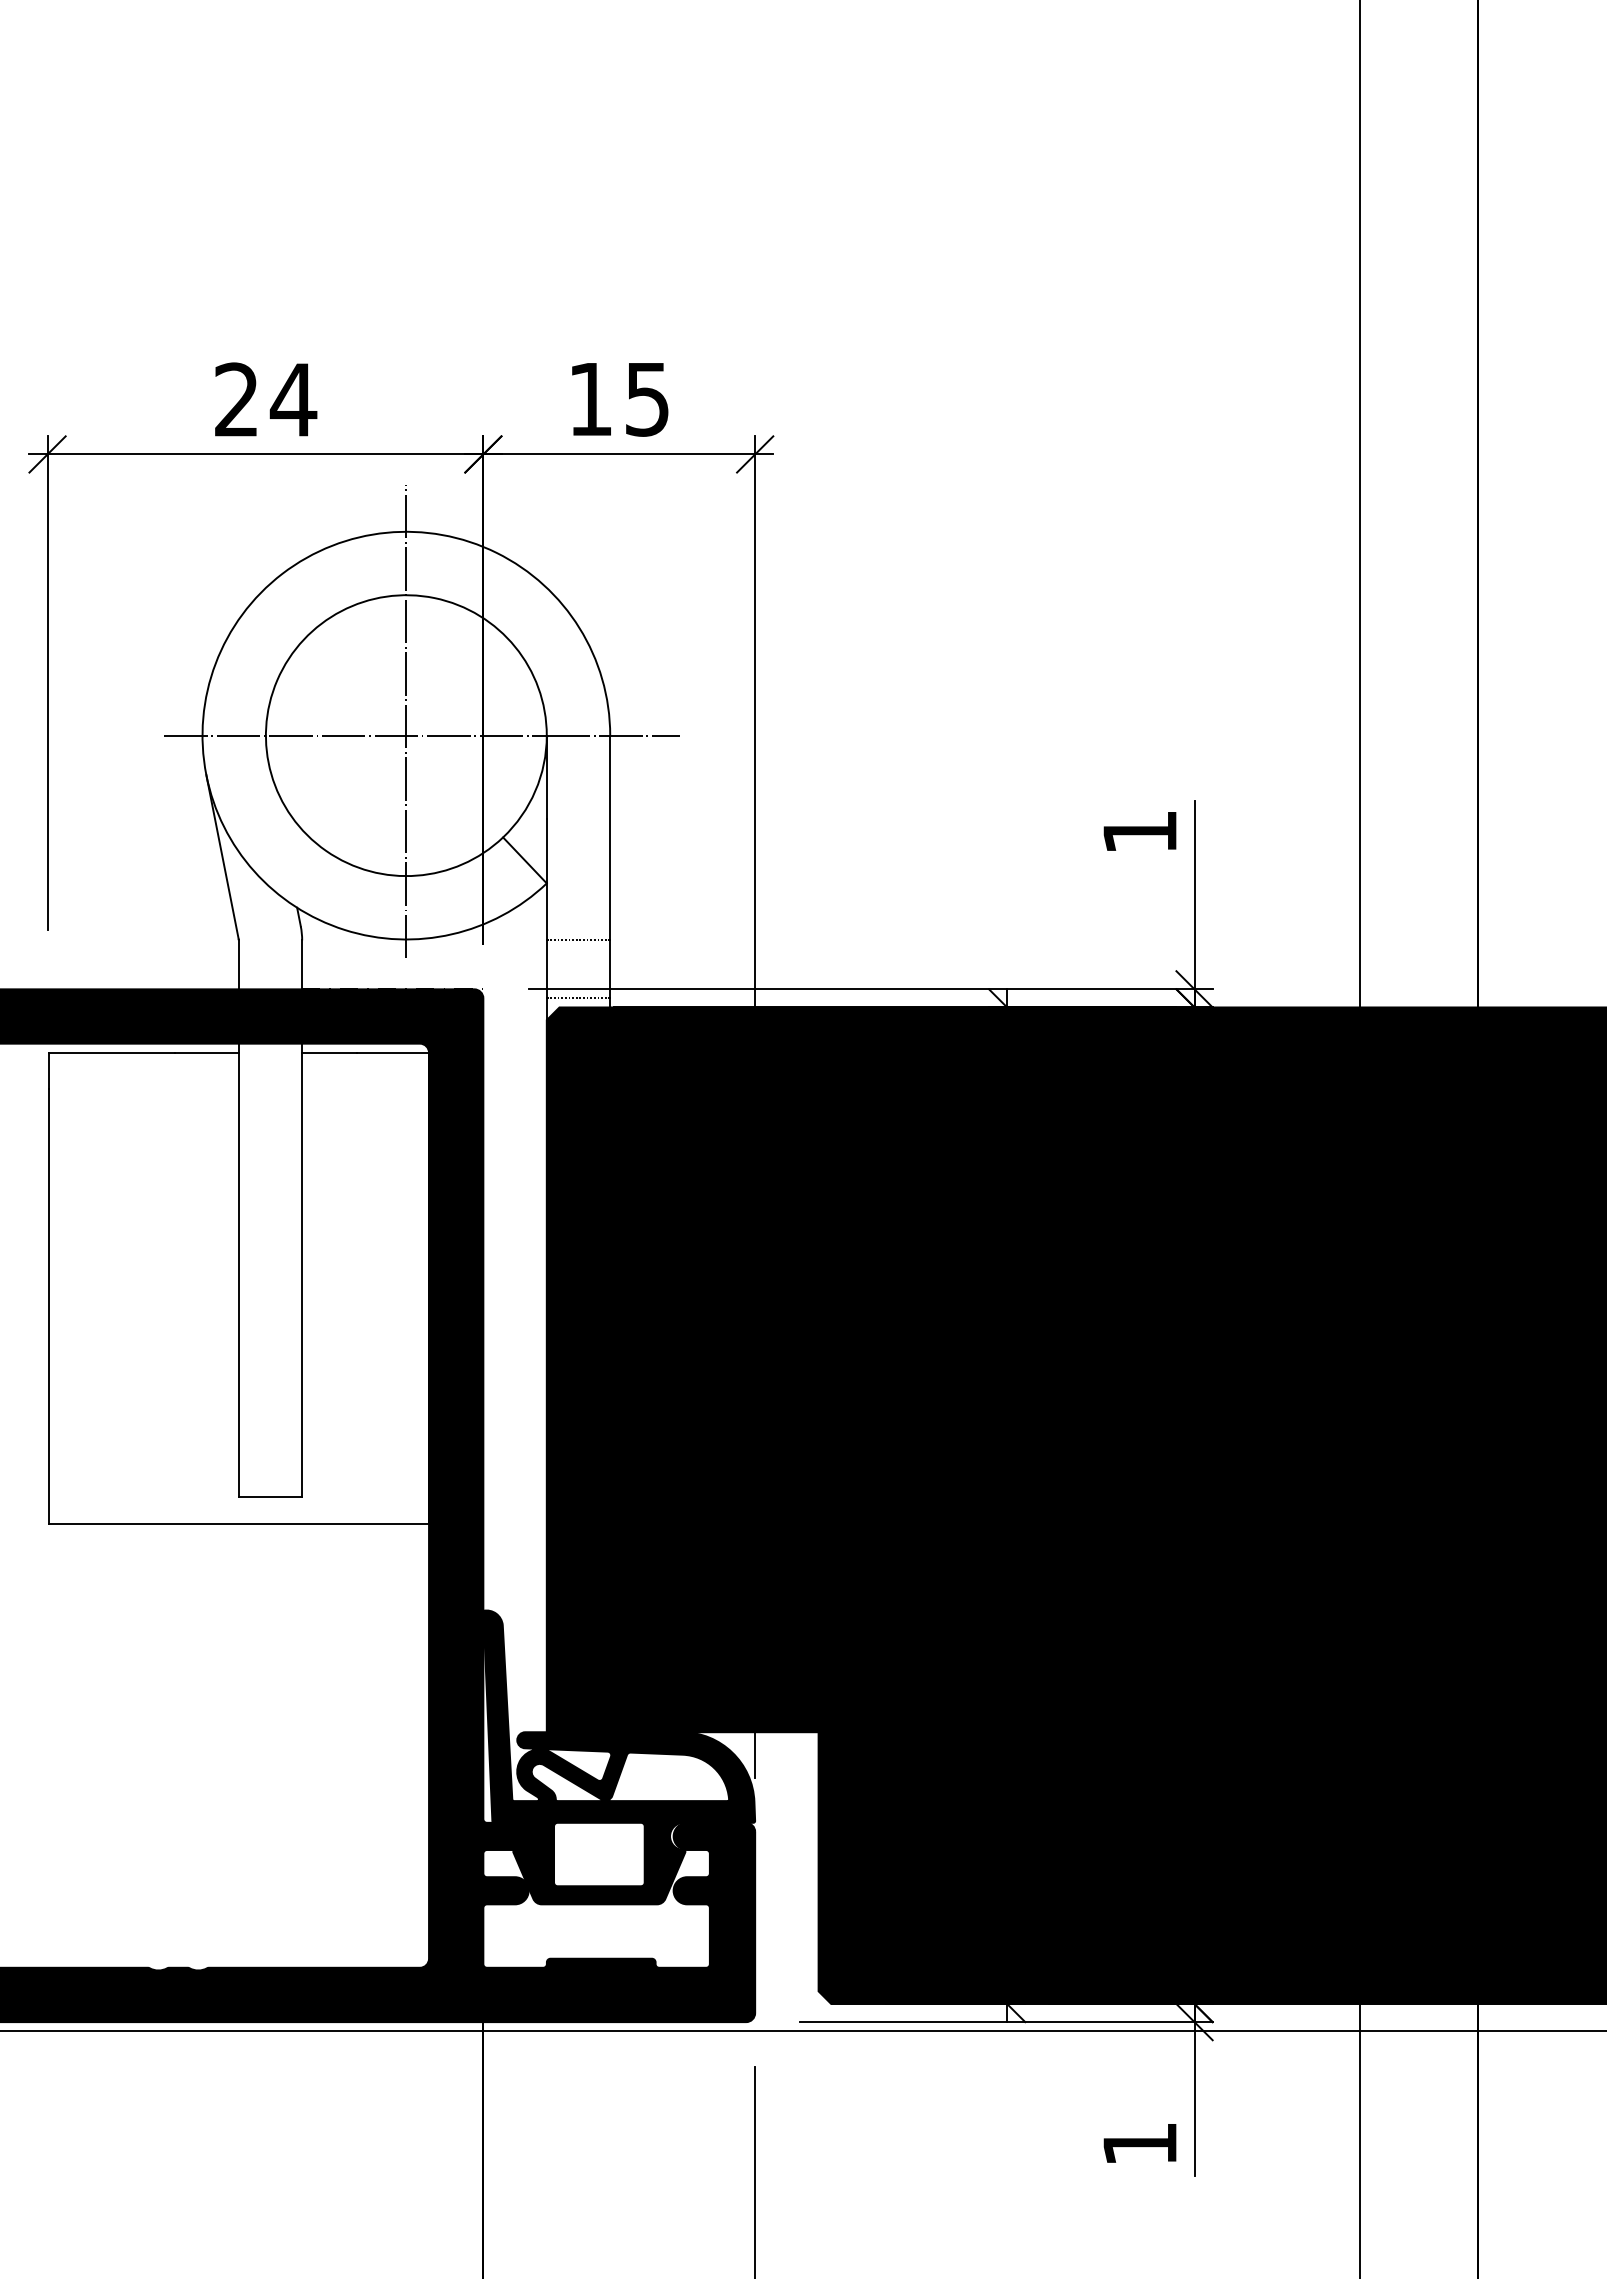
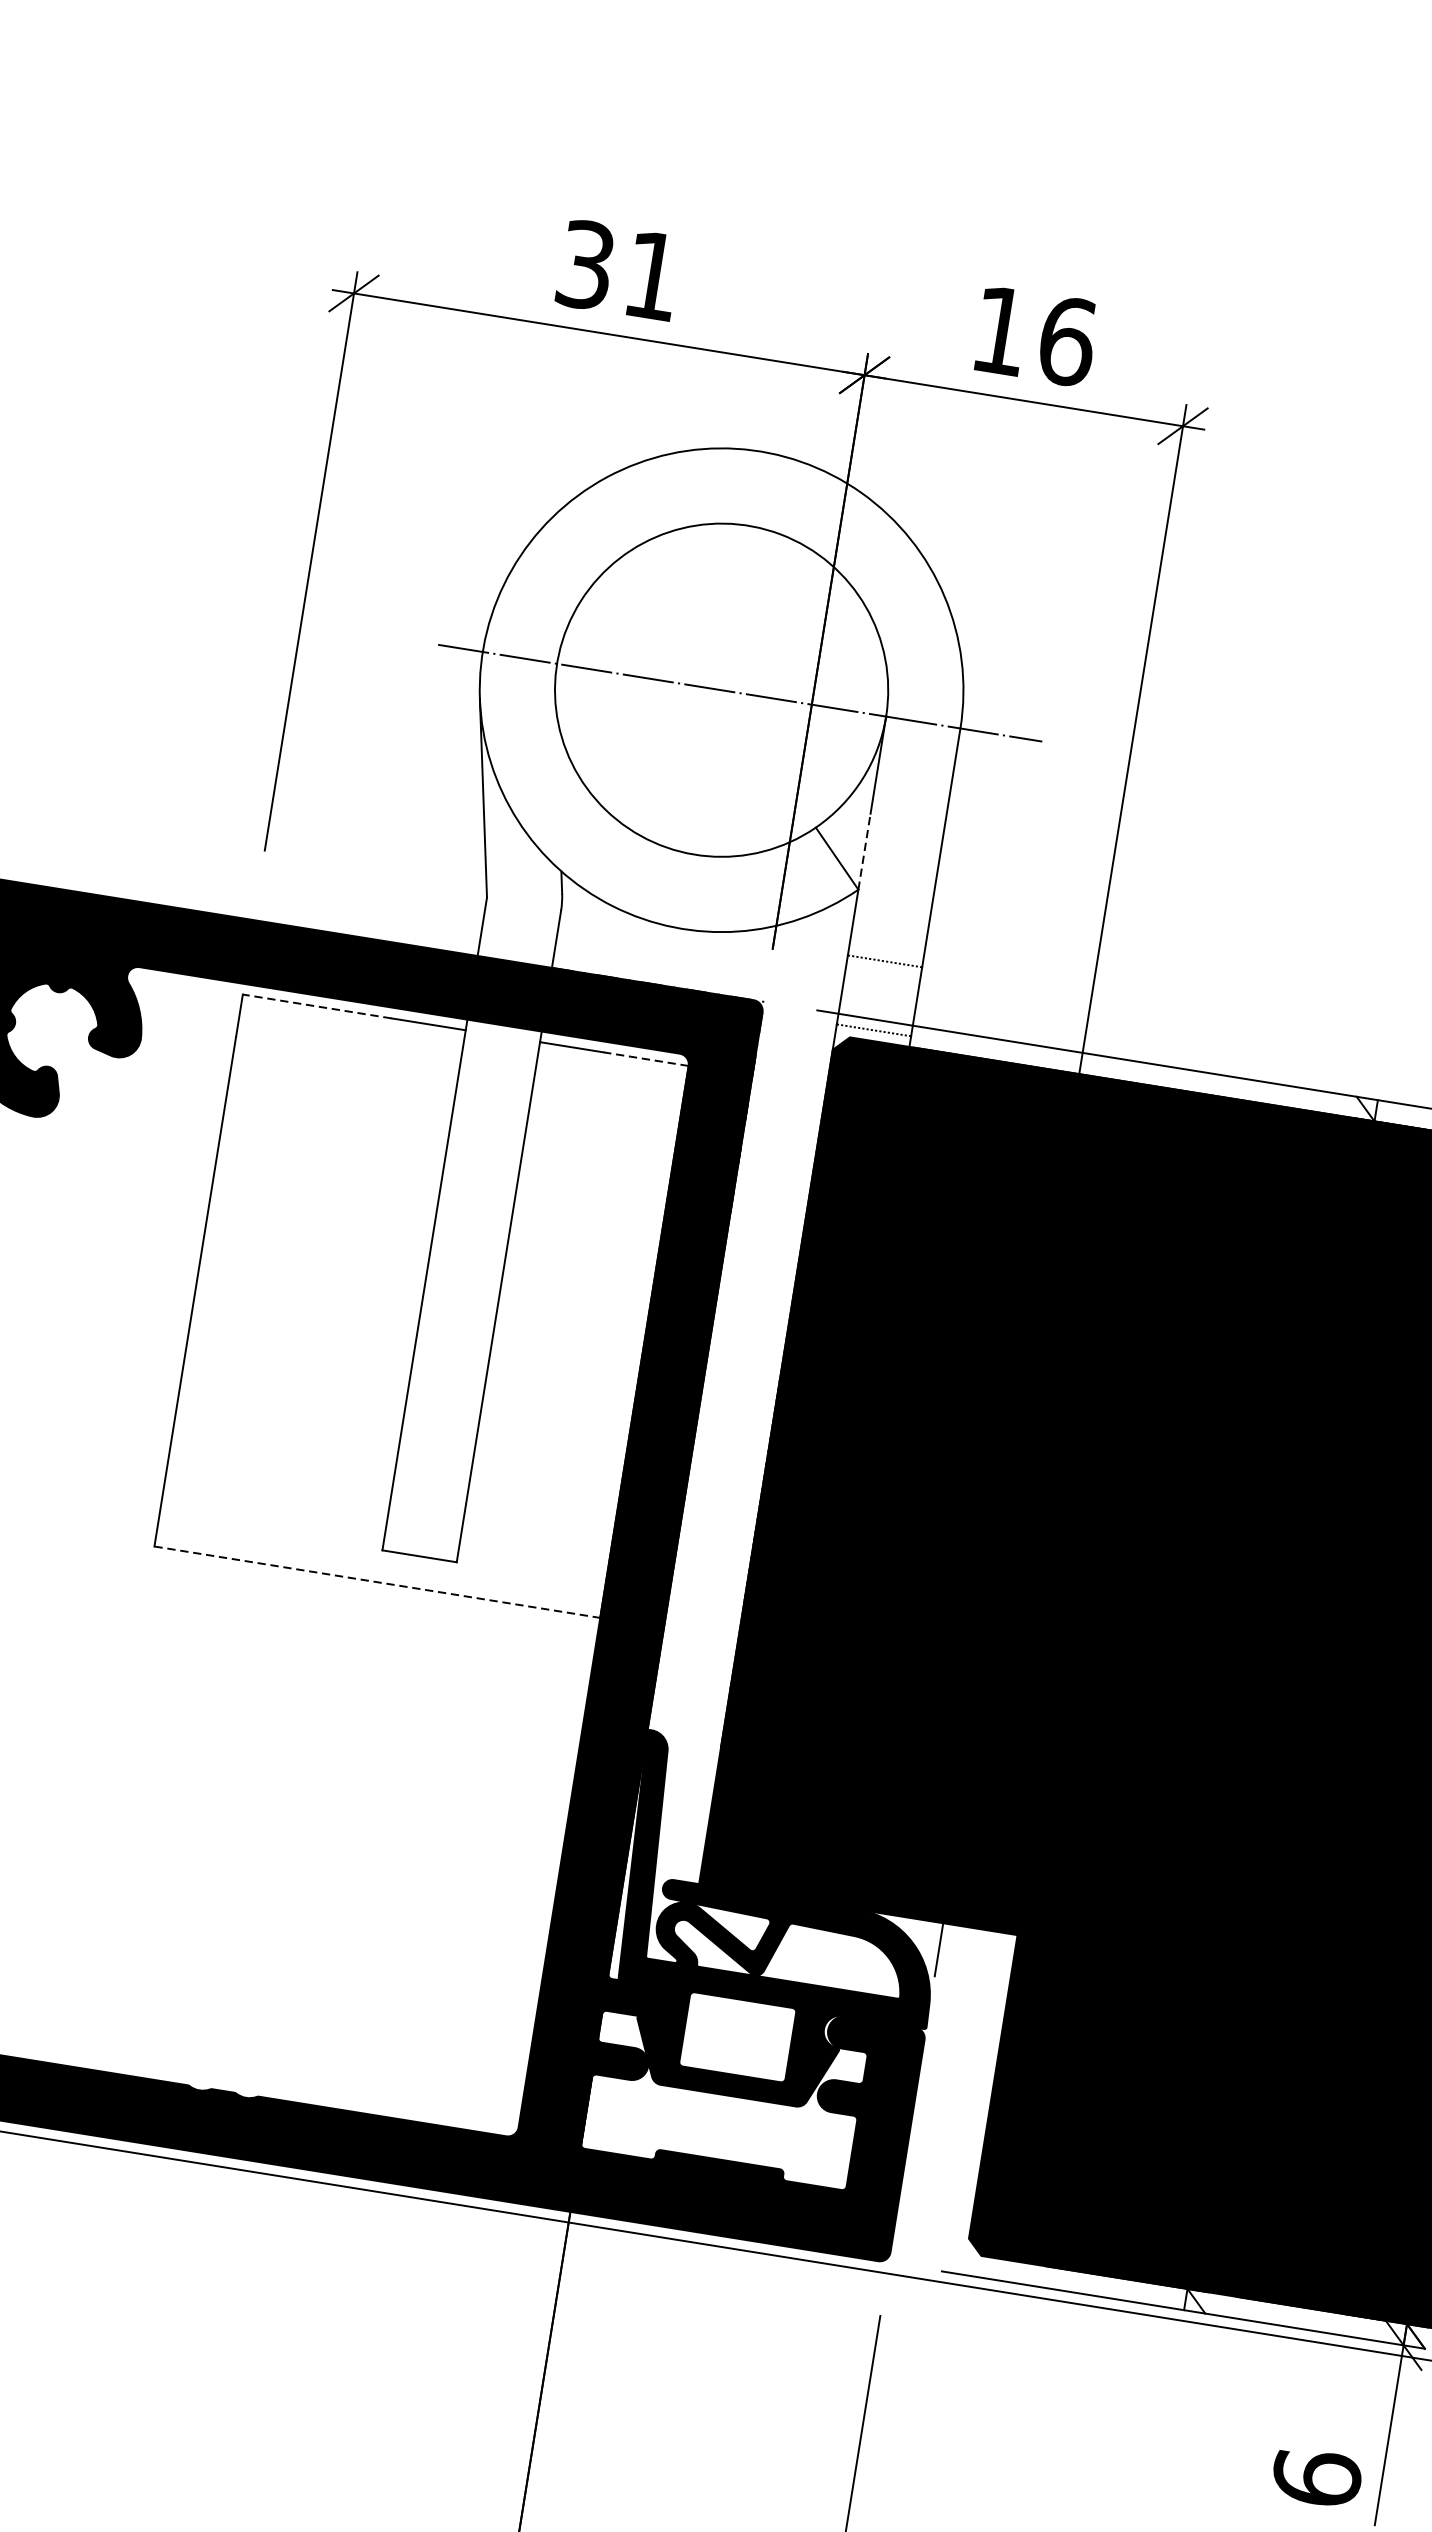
text: (647, 398) -> (1067, 340), 15 -> 16
text: (266, 399) -> (620, 270), 24 -> 31
line: (406, 721) -> (724, 673), removed
line: (546, 850) -> (864, 851), solid -> dashed
line: (111, 1052) -> (316, 1006), solid -> dashed
line: (392, 1052) -> (645, 1058), solid -> dashed
line: (239, 1523) -> (378, 1581), solid -> dashed
text: (1139, 2143) -> (1316, 2477), 1 -> 6

